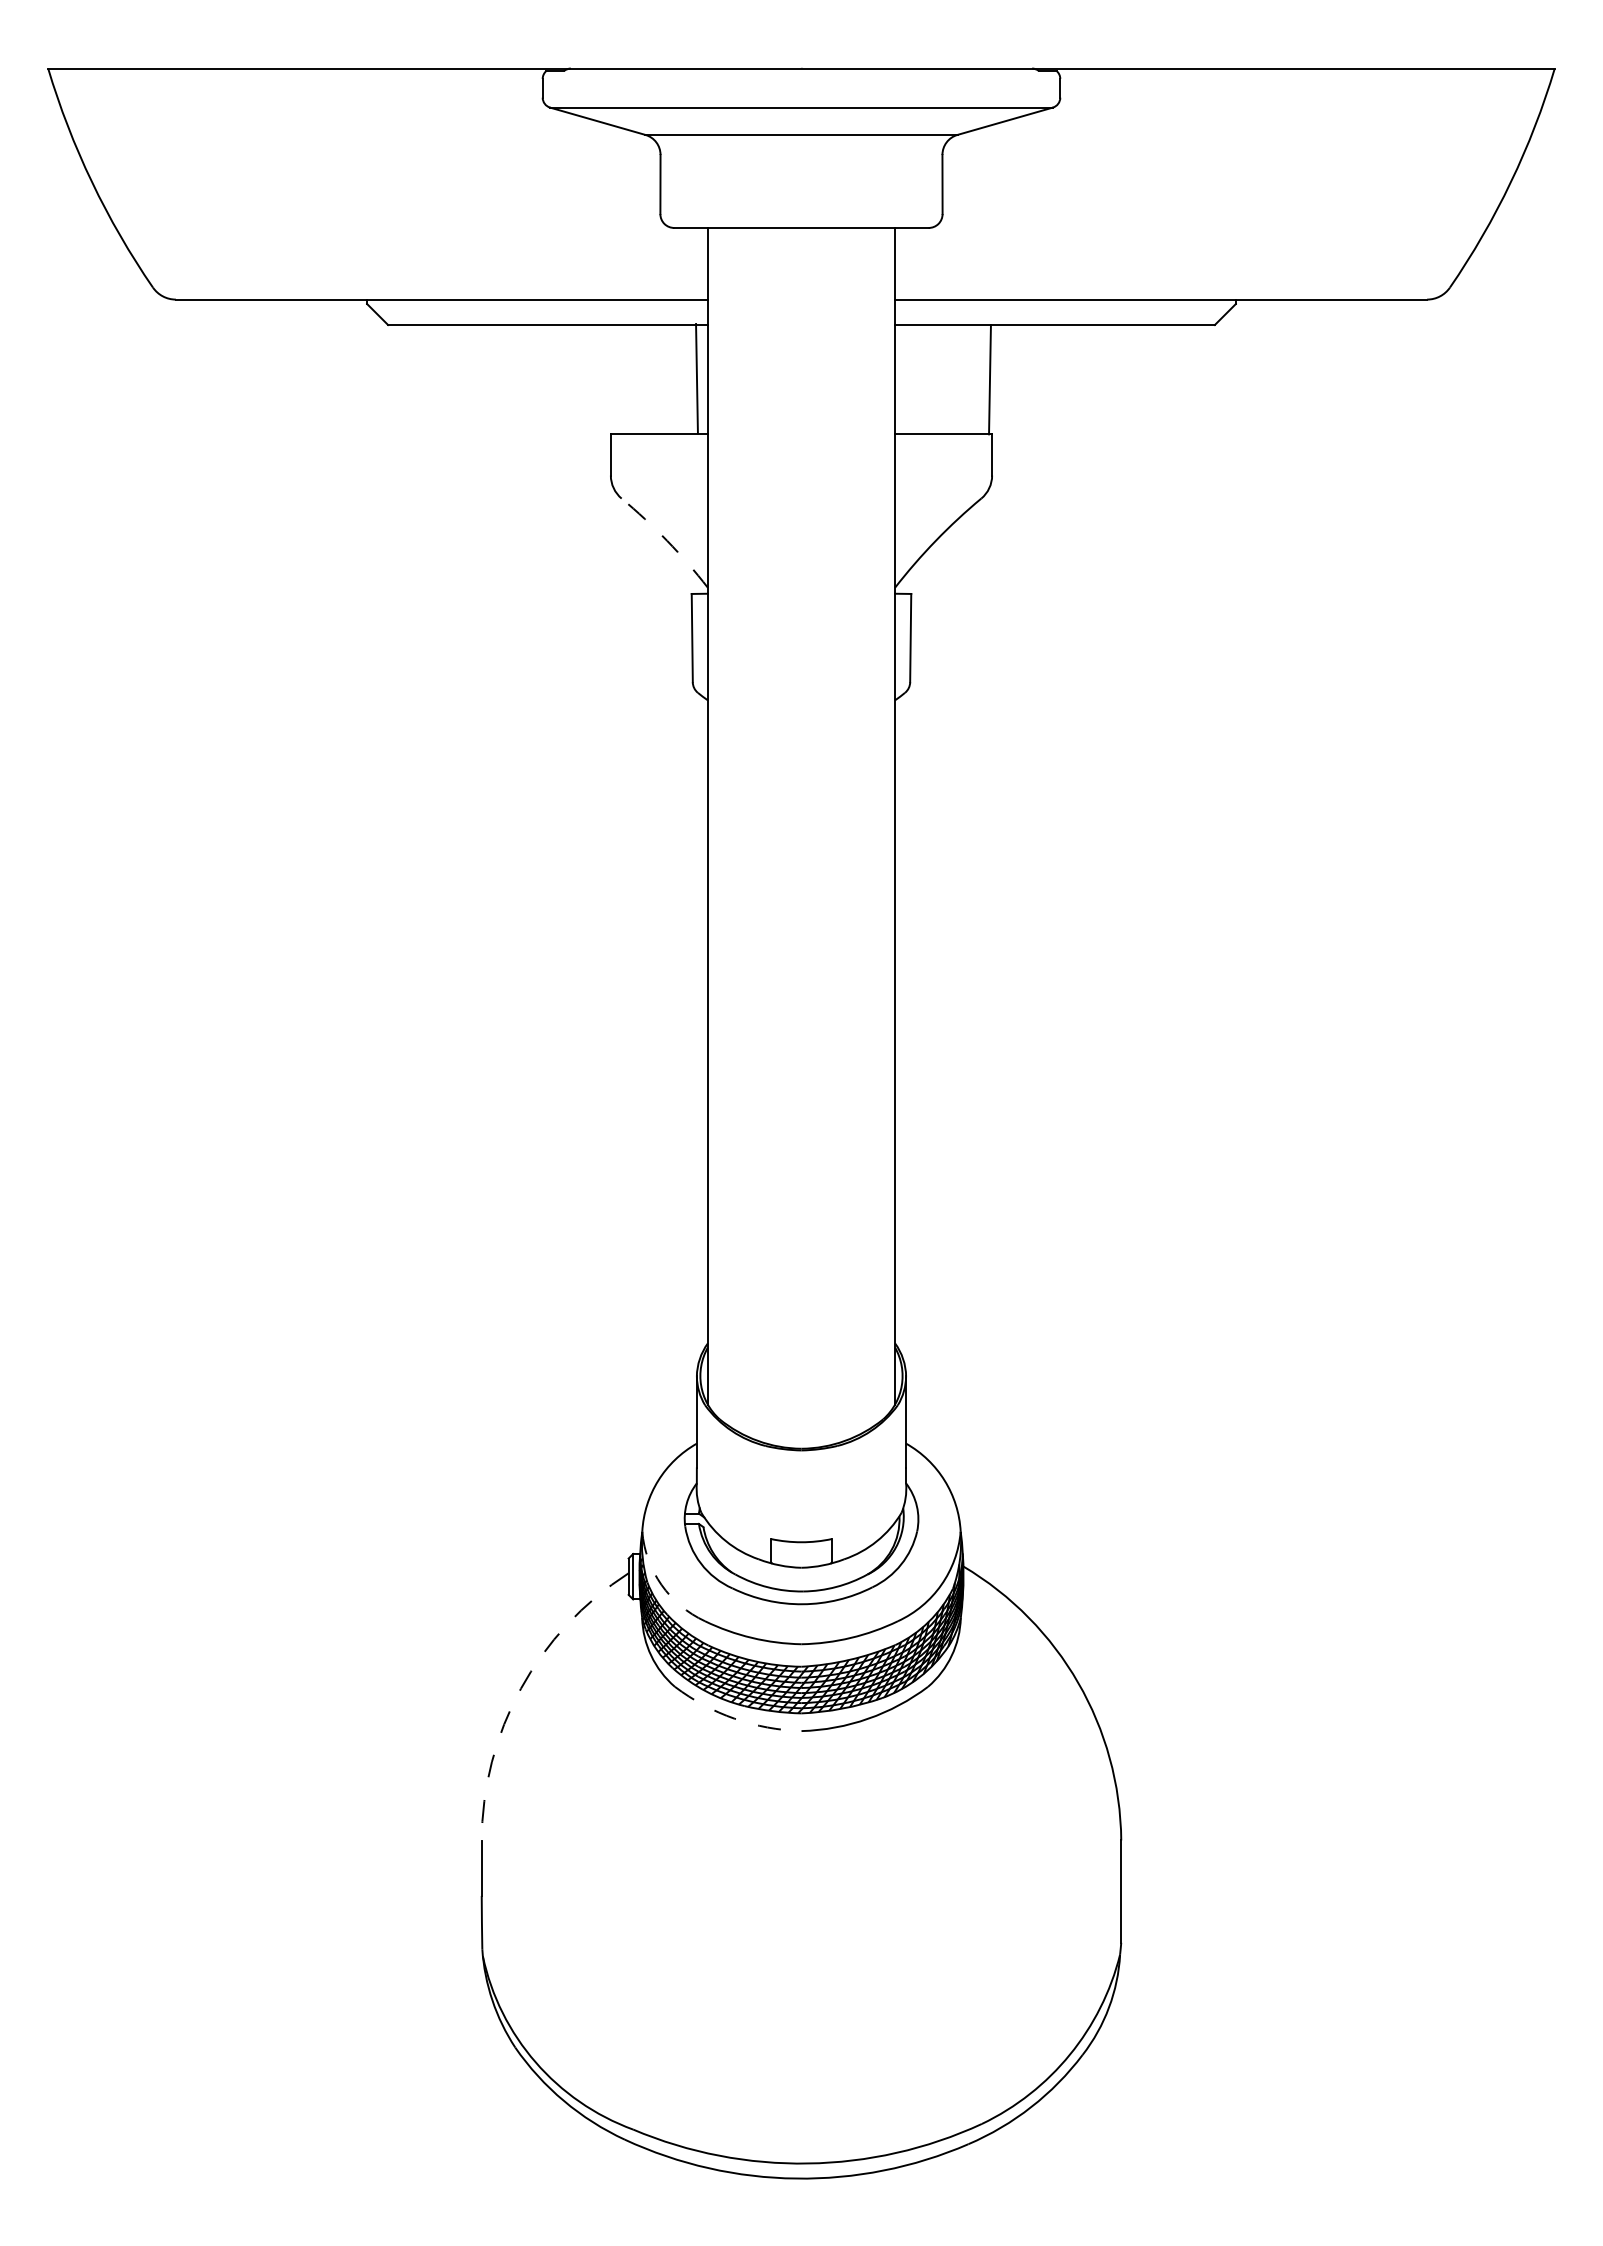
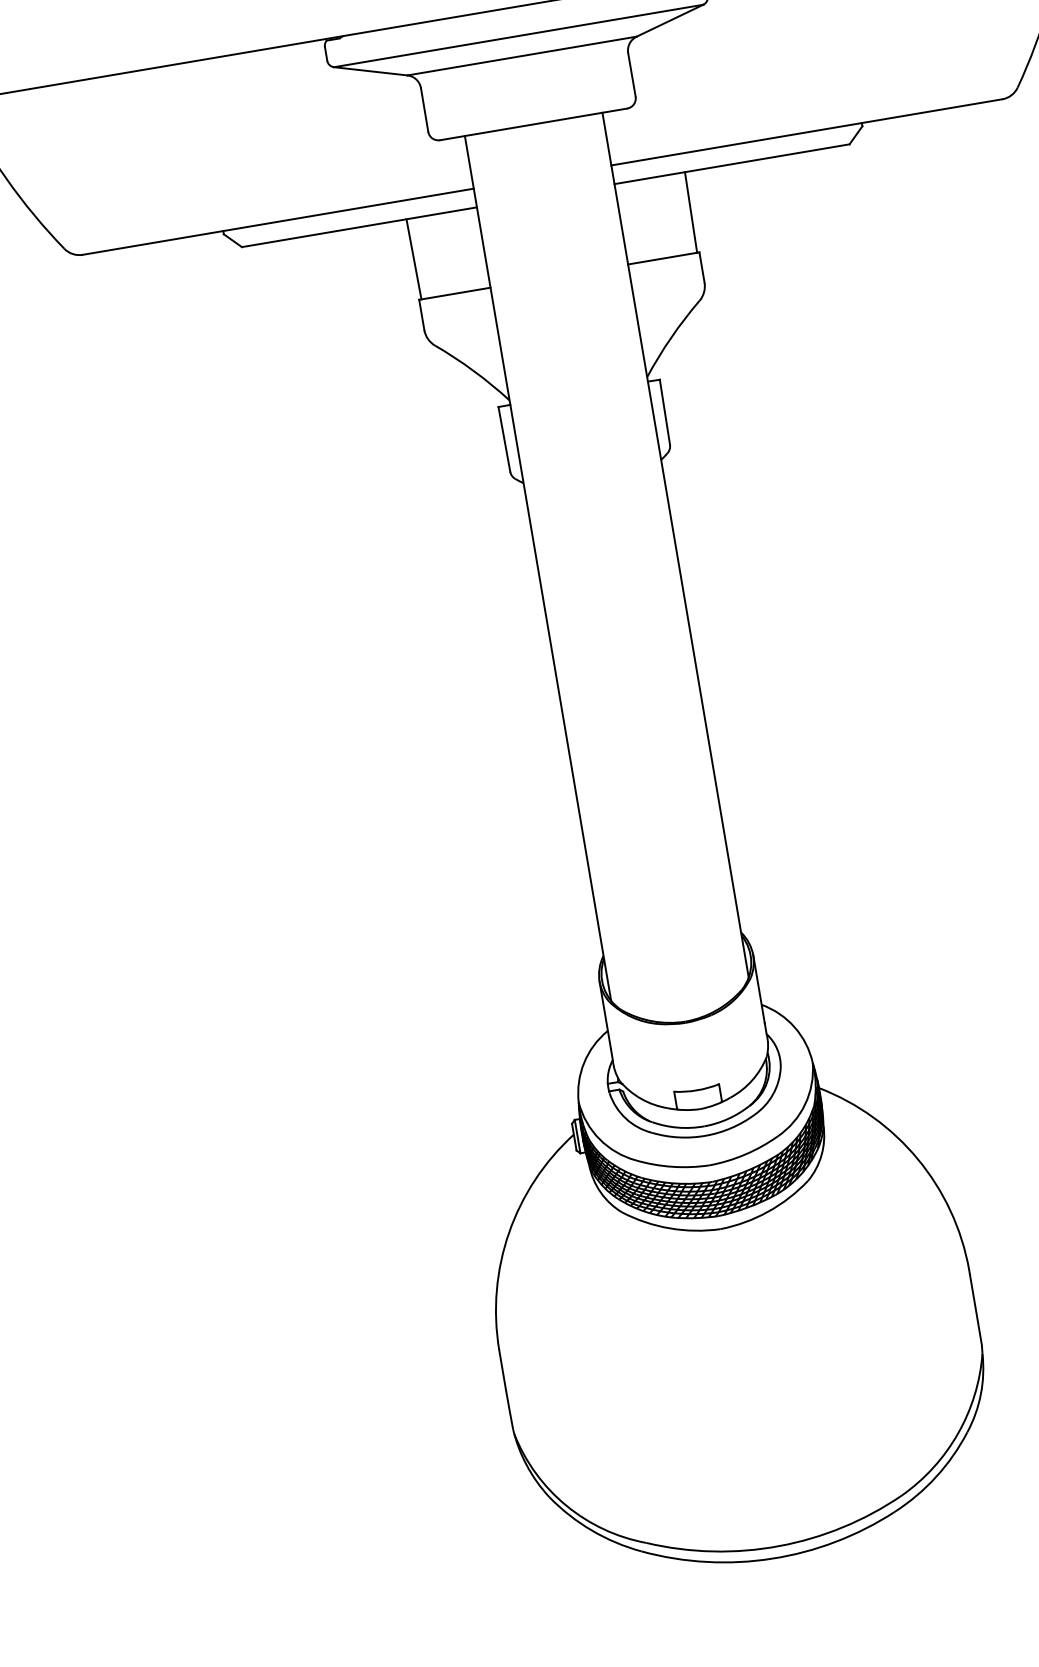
line: (696, 378) -> (413, 259), moved
arc: (667, 540) -> (474, 370), dashed -> solid
arc: (661, 1584) -> (599, 1138), dashed -> solid
arc: (521, 1688) -> (509, 1232), dashed -> solid
arc: (734, 1718) -> (669, 1228), dashed -> solid

